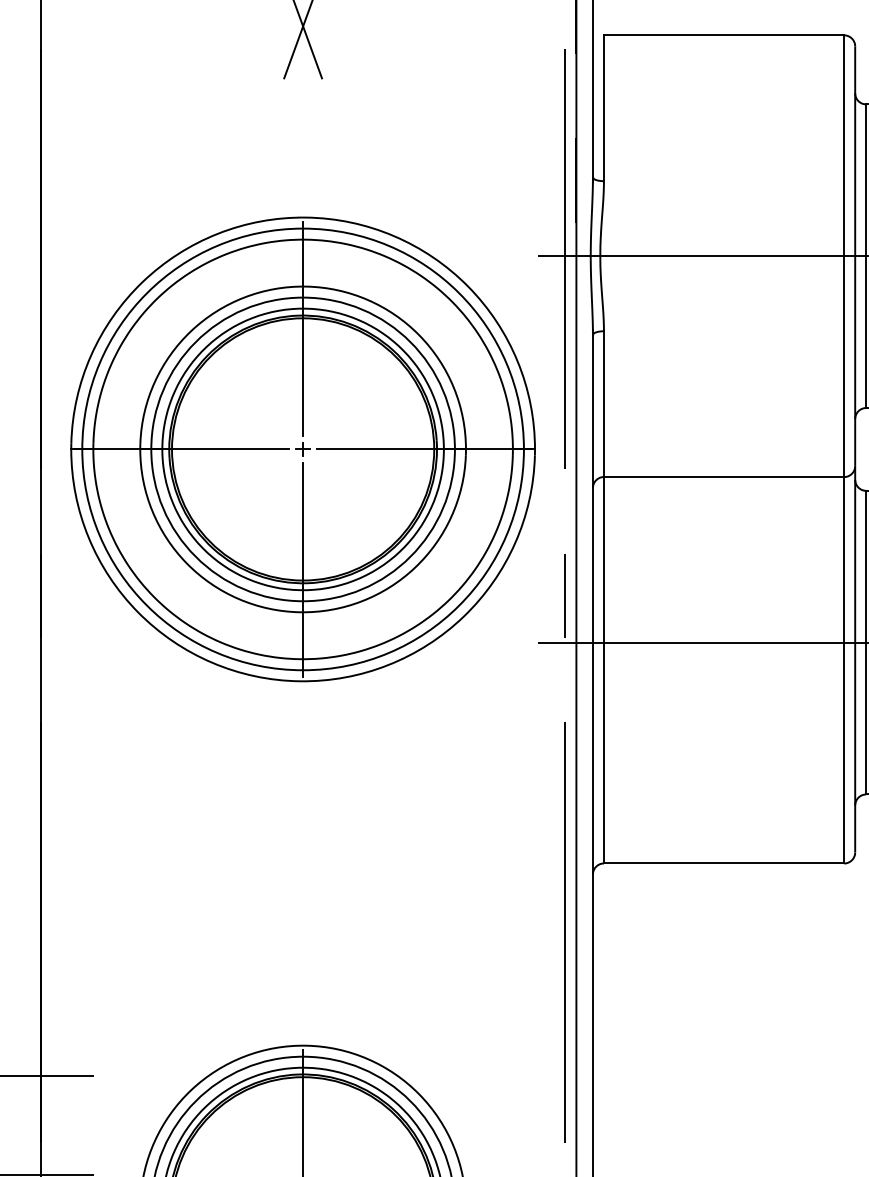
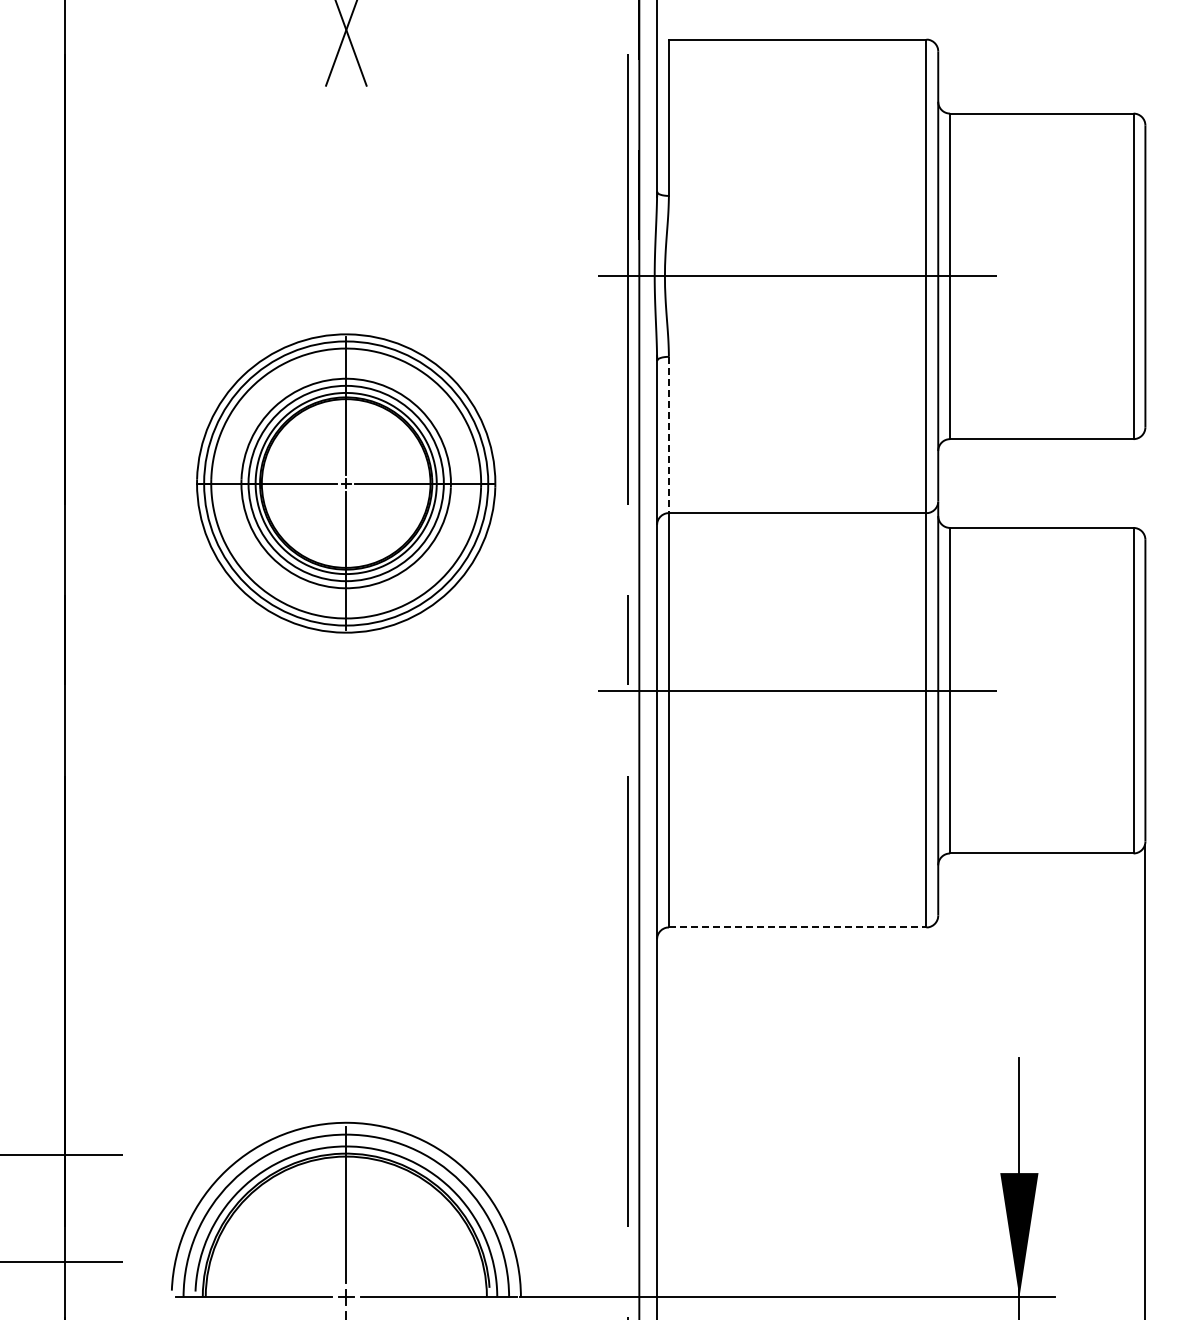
line: (603, 404) -> (668, 435), solid -> dashed
part: (302, 449) -> (345, 483), size x0.6
line: (723, 863) -> (797, 927), solid -> dashed

